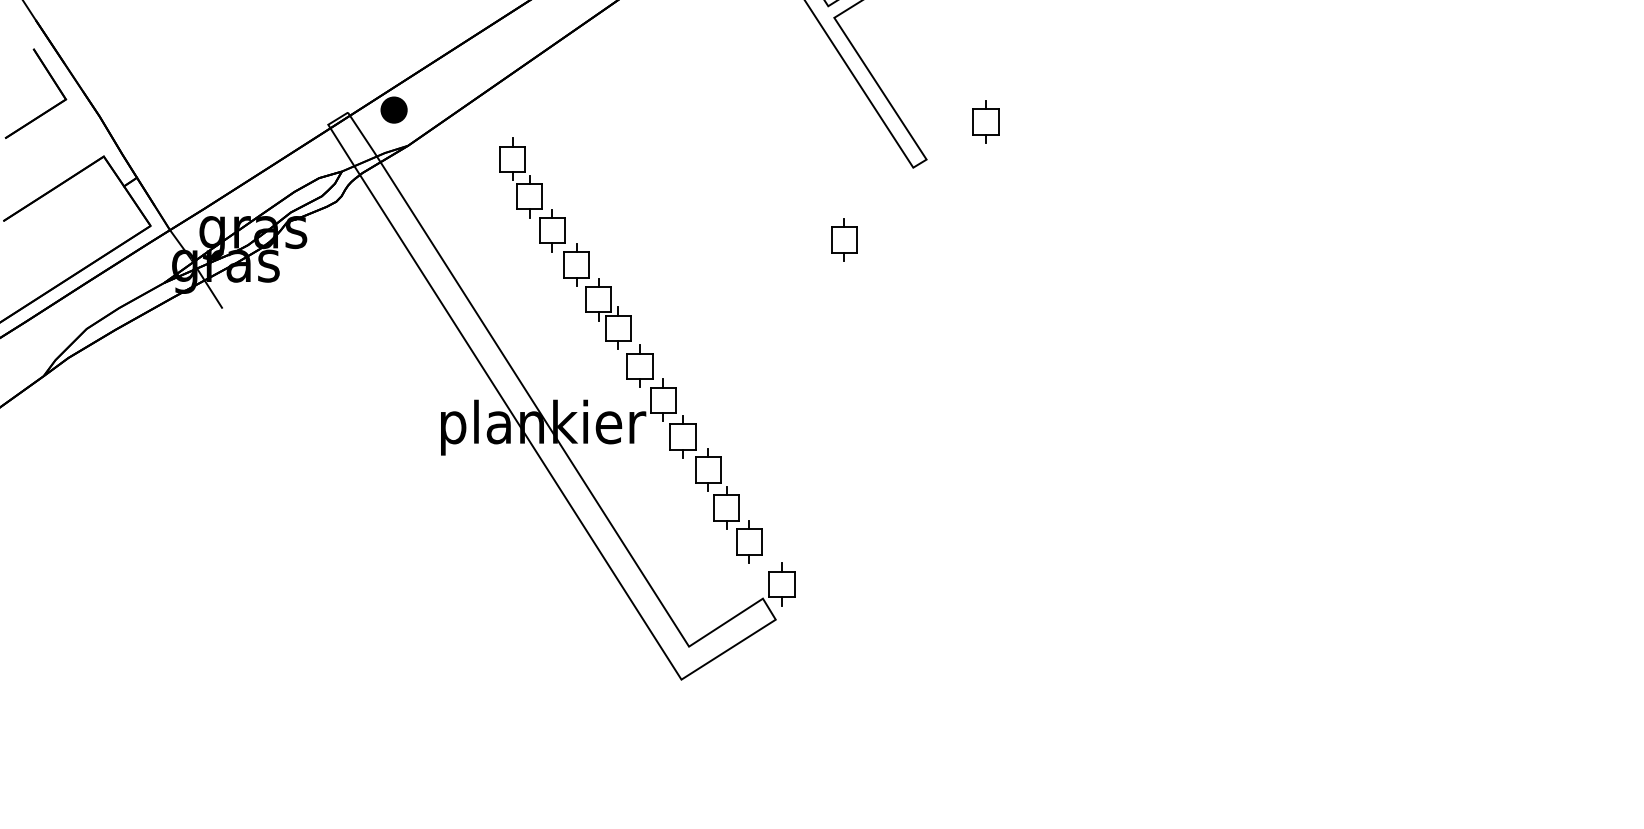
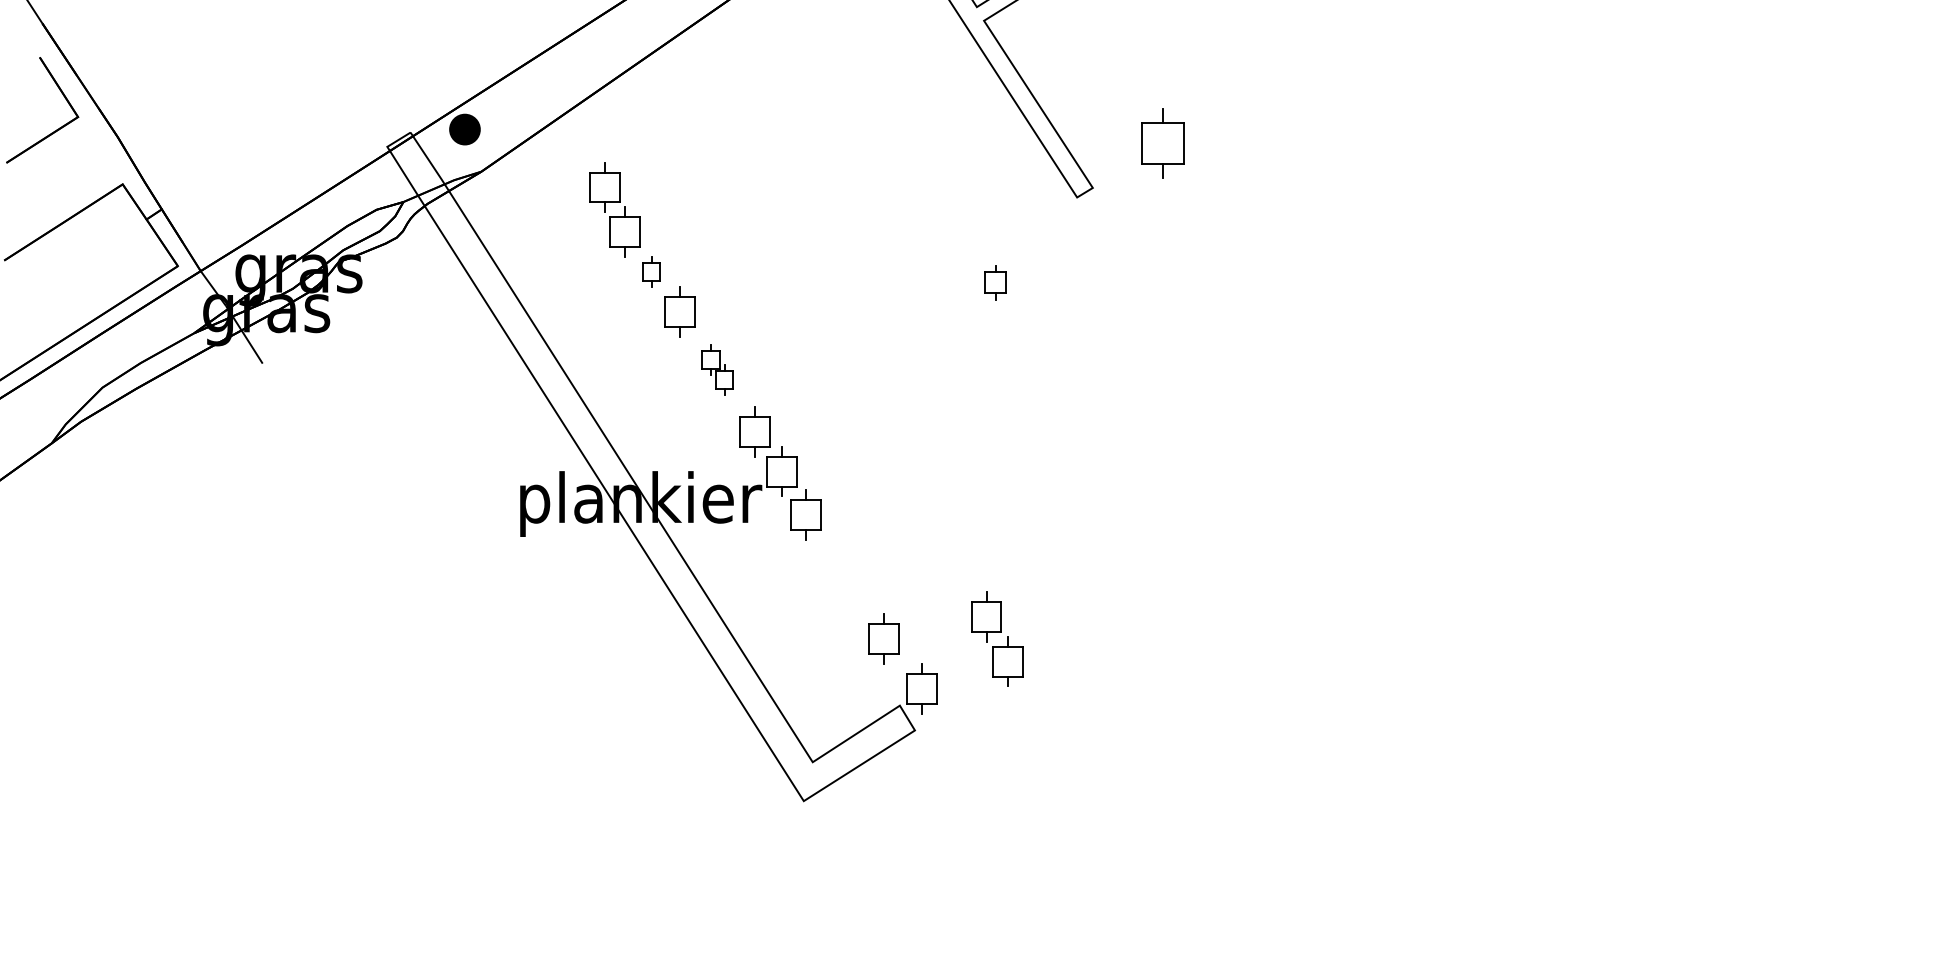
part: (985, 121) -> (1162, 143), size x1.4
part: (552, 230) -> (651, 271), size x0.6
part: (844, 239) -> (995, 282), size x0.7
part: (608, 313) -> (717, 369), size x0.6
part: (717, 488) -> (997, 638), moved

